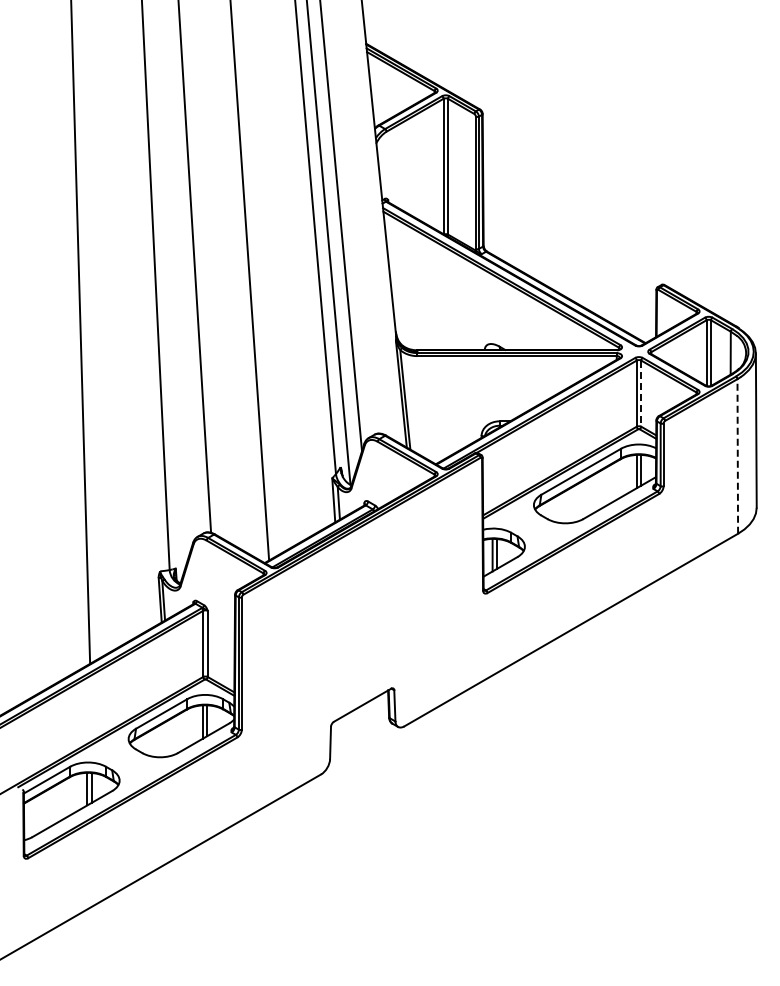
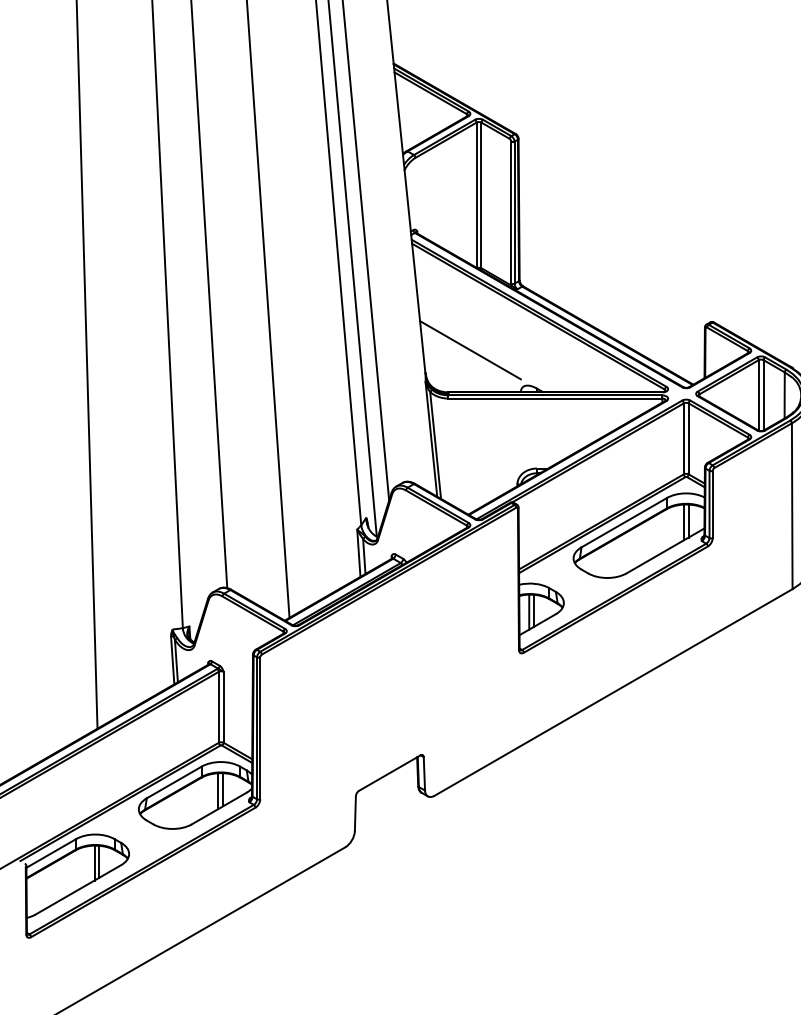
line: (437, 310) -> (470, 349), added
line: (641, 394) -> (688, 439), dashed -> solid
line: (737, 455) -> (791, 505), dashed -> solid

